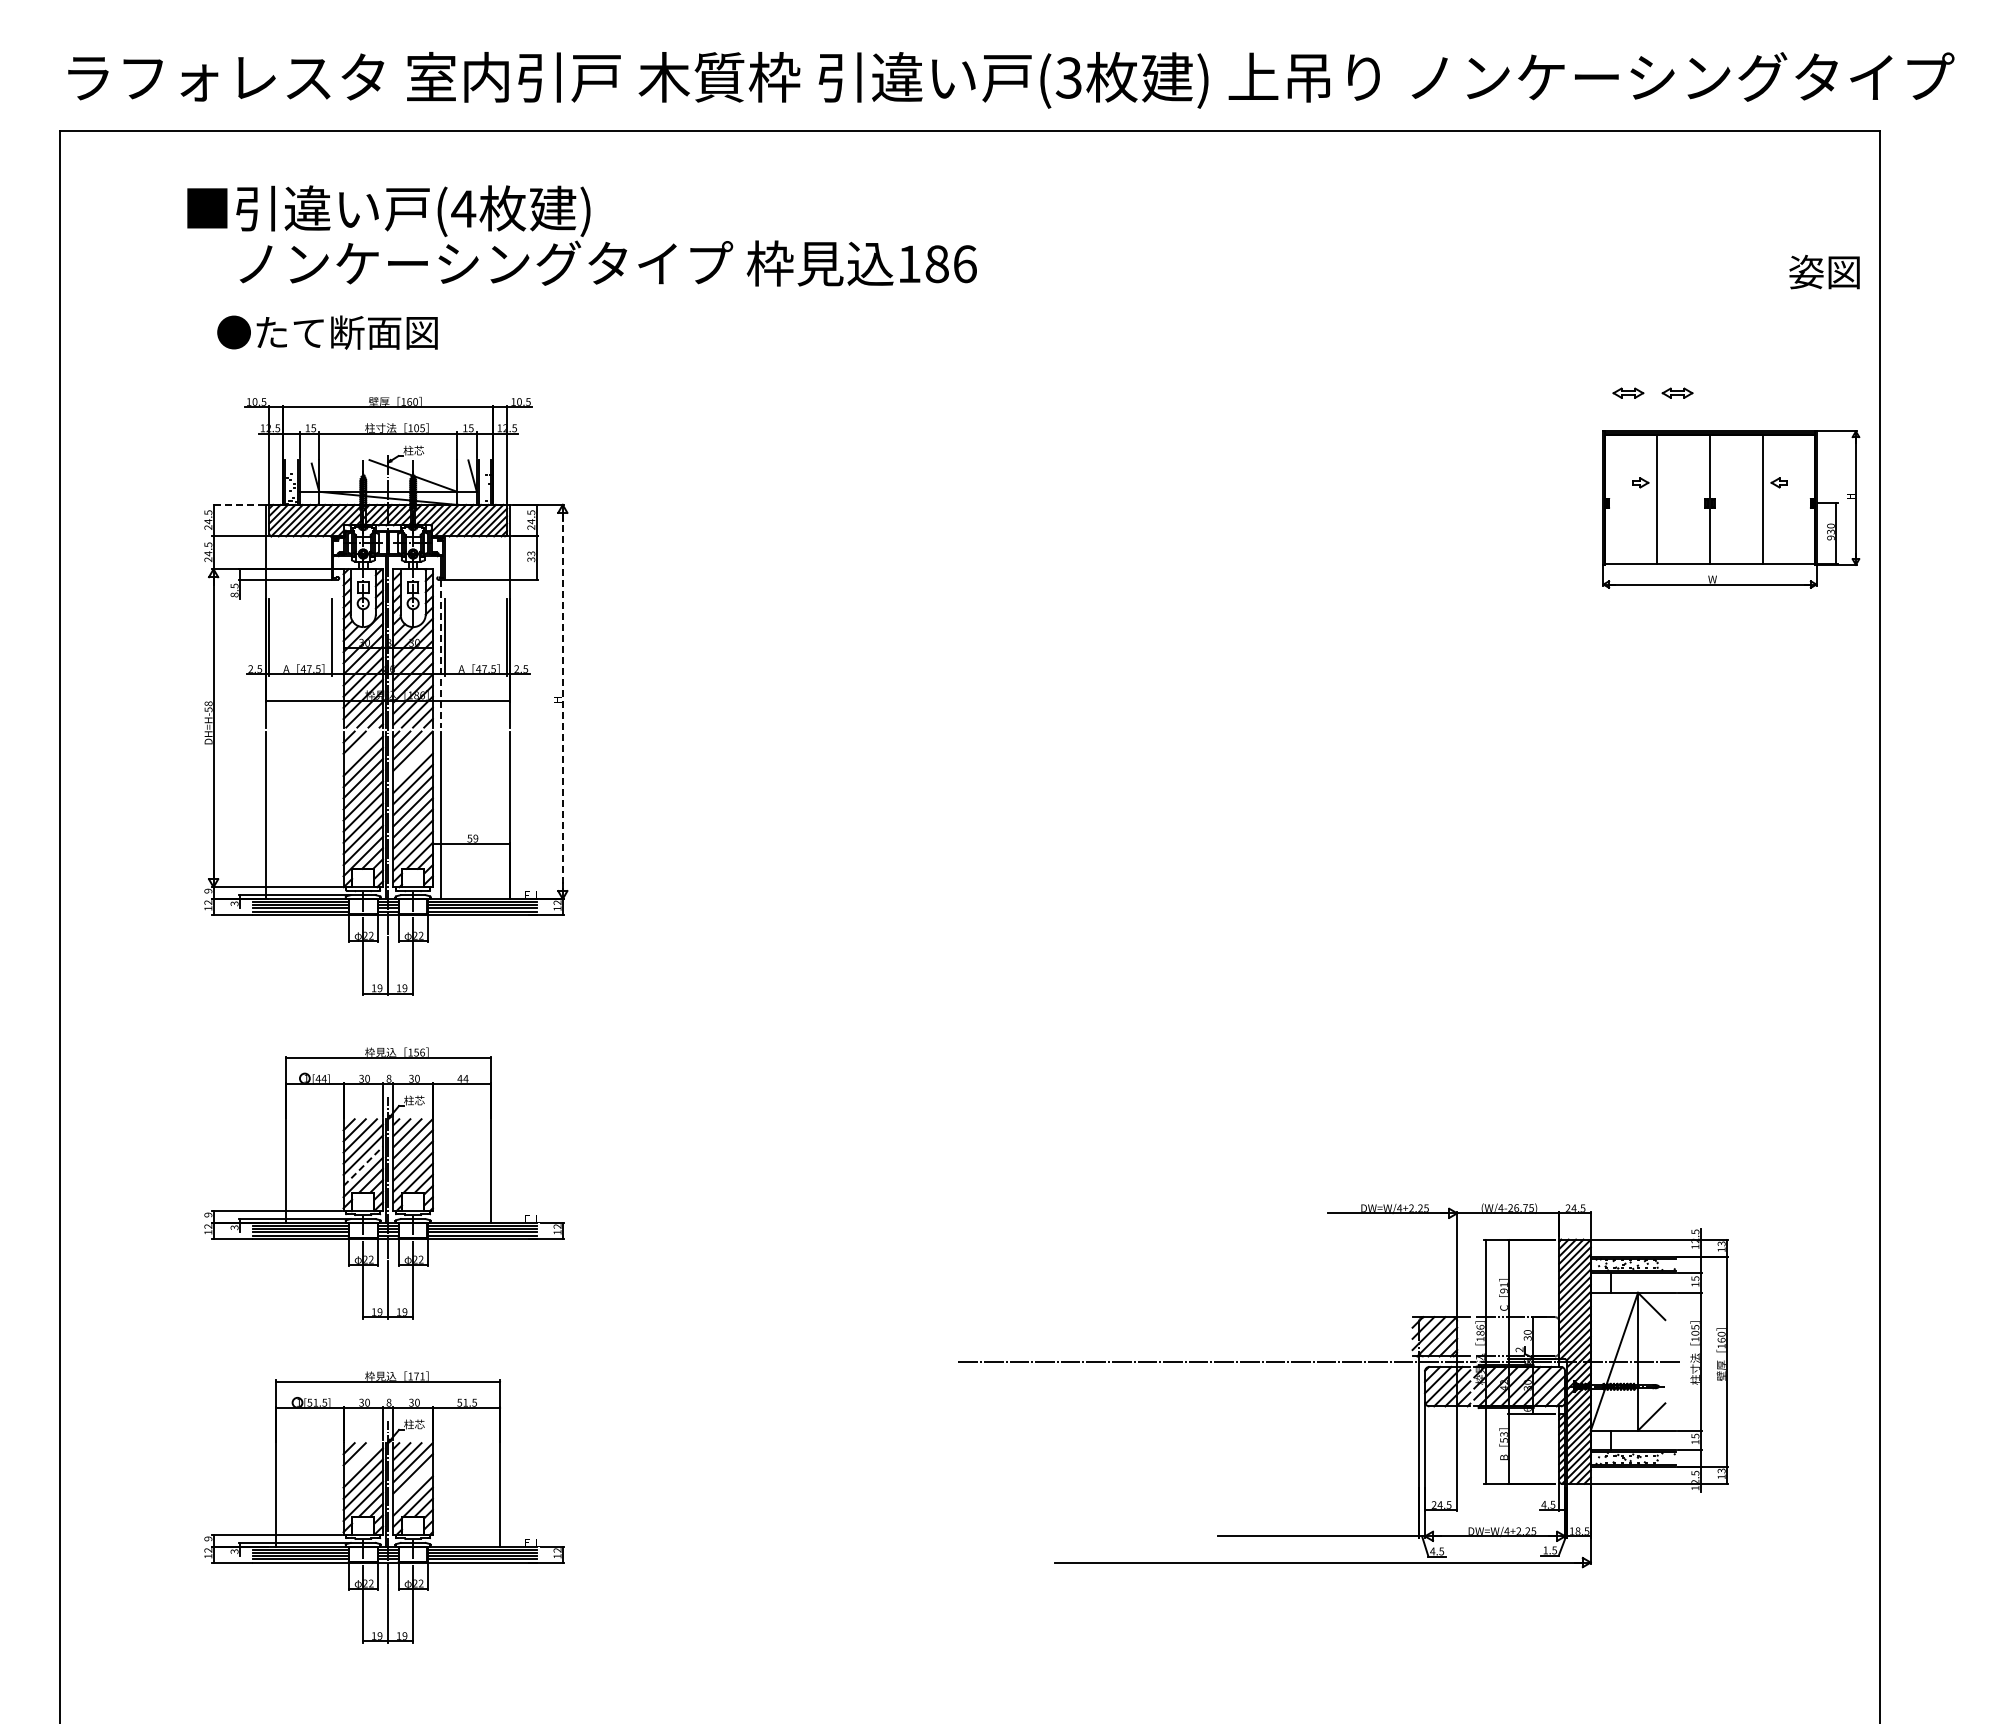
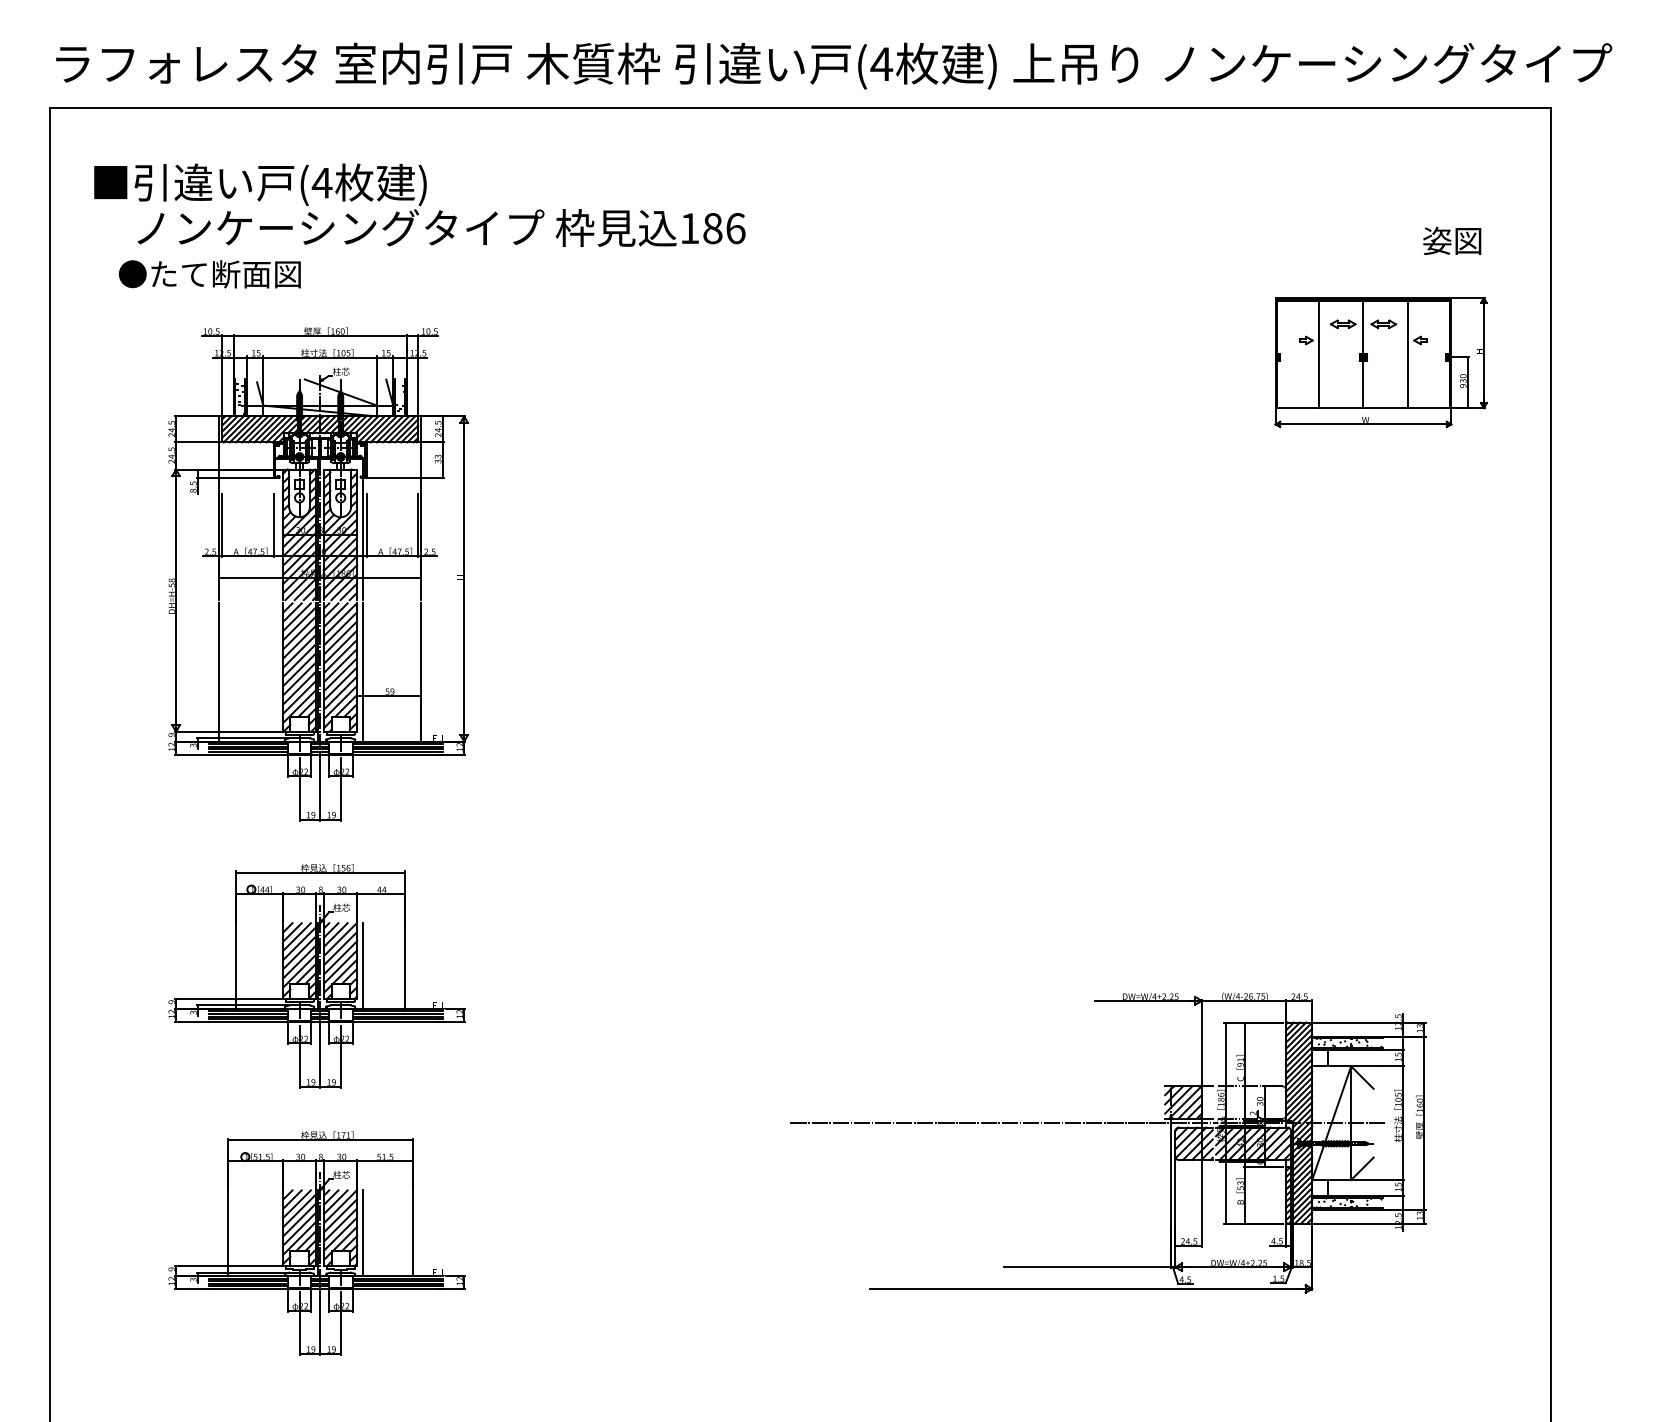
text: (1068, 77) -> (881, 63), (3 -> (4
text: (581, 235) -> (419, 204), moved
text: (1824, 272) -> (1452, 241), moved
text: (327, 332) -> (209, 274), moved
line: (238, 504) -> (196, 416), dashed -> solid
part: (1731, 509) -> (1381, 362), moved
line: (440, 653) -> (363, 539), dashed -> solid
line: (562, 701) -> (463, 578), dashed -> solid
line: (360, 747) -> (297, 616), added
line: (412, 761) -> (340, 628), added
line: (363, 1166) -> (299, 962), dashed -> solid
line: (440, 1170) -> (363, 965), added
line: (360, 1459) -> (297, 1203), added
line: (412, 1484) -> (340, 1224), added
line: (440, 1494) -> (363, 1232), added

